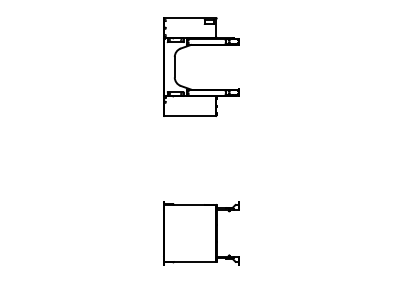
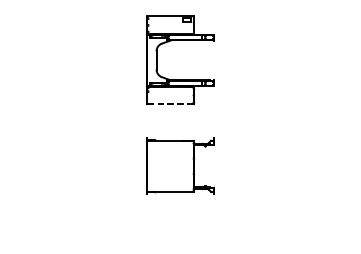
line: (190, 116) -> (170, 104), solid -> dashed
part: (201, 233) -> (180, 166), moved

